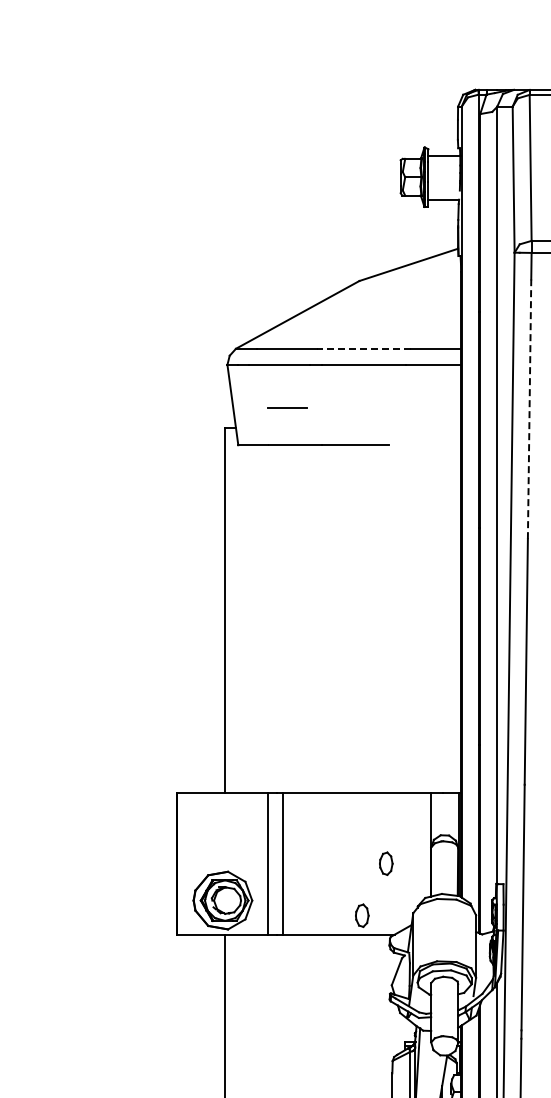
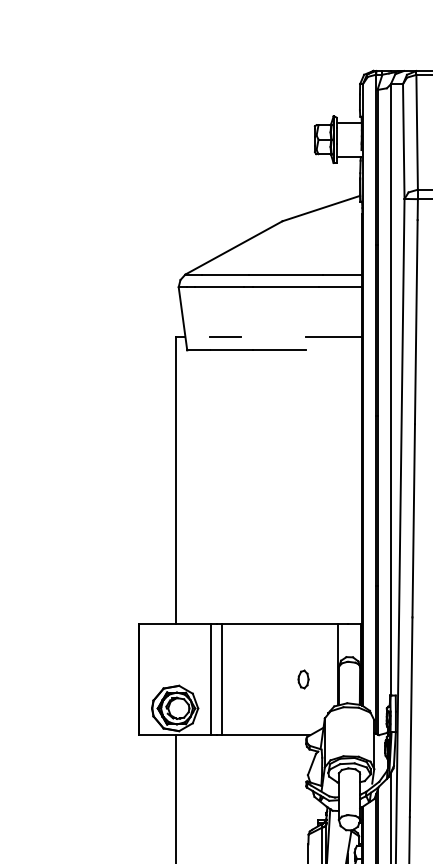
line: (363, 348) -> (285, 274), dashed -> solid
line: (287, 407) -> (225, 336), moved
line: (529, 409) -> (416, 322), dashed -> solid
line: (424, 428) -> (333, 337), added
part: (362, 915) -> (284, 720), removed

